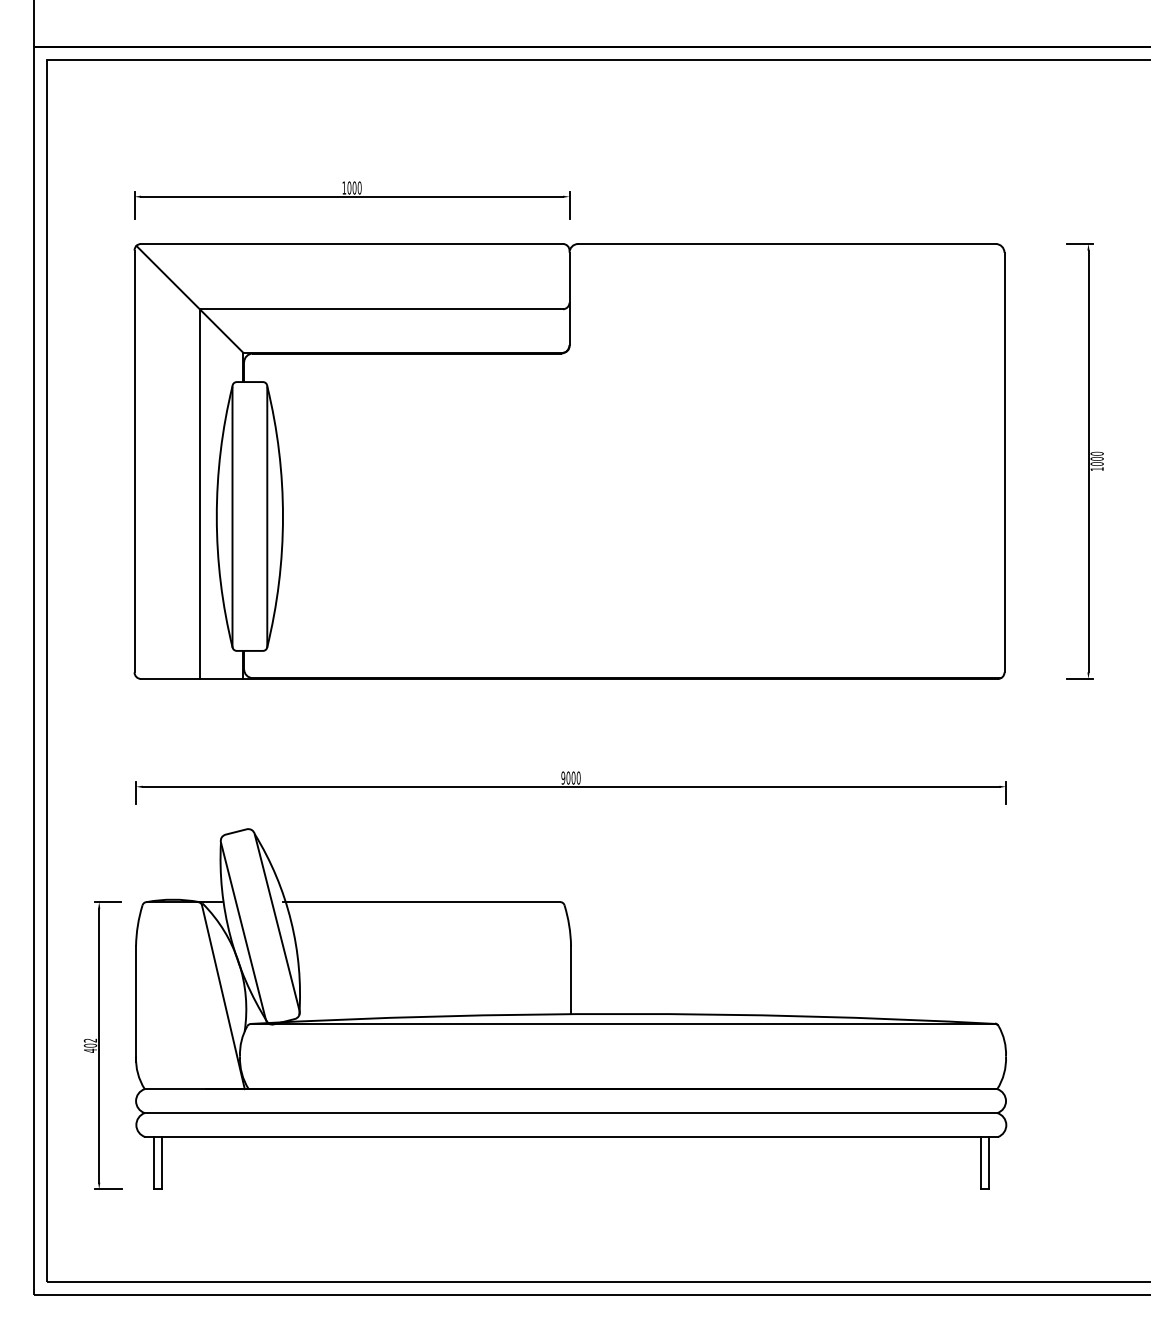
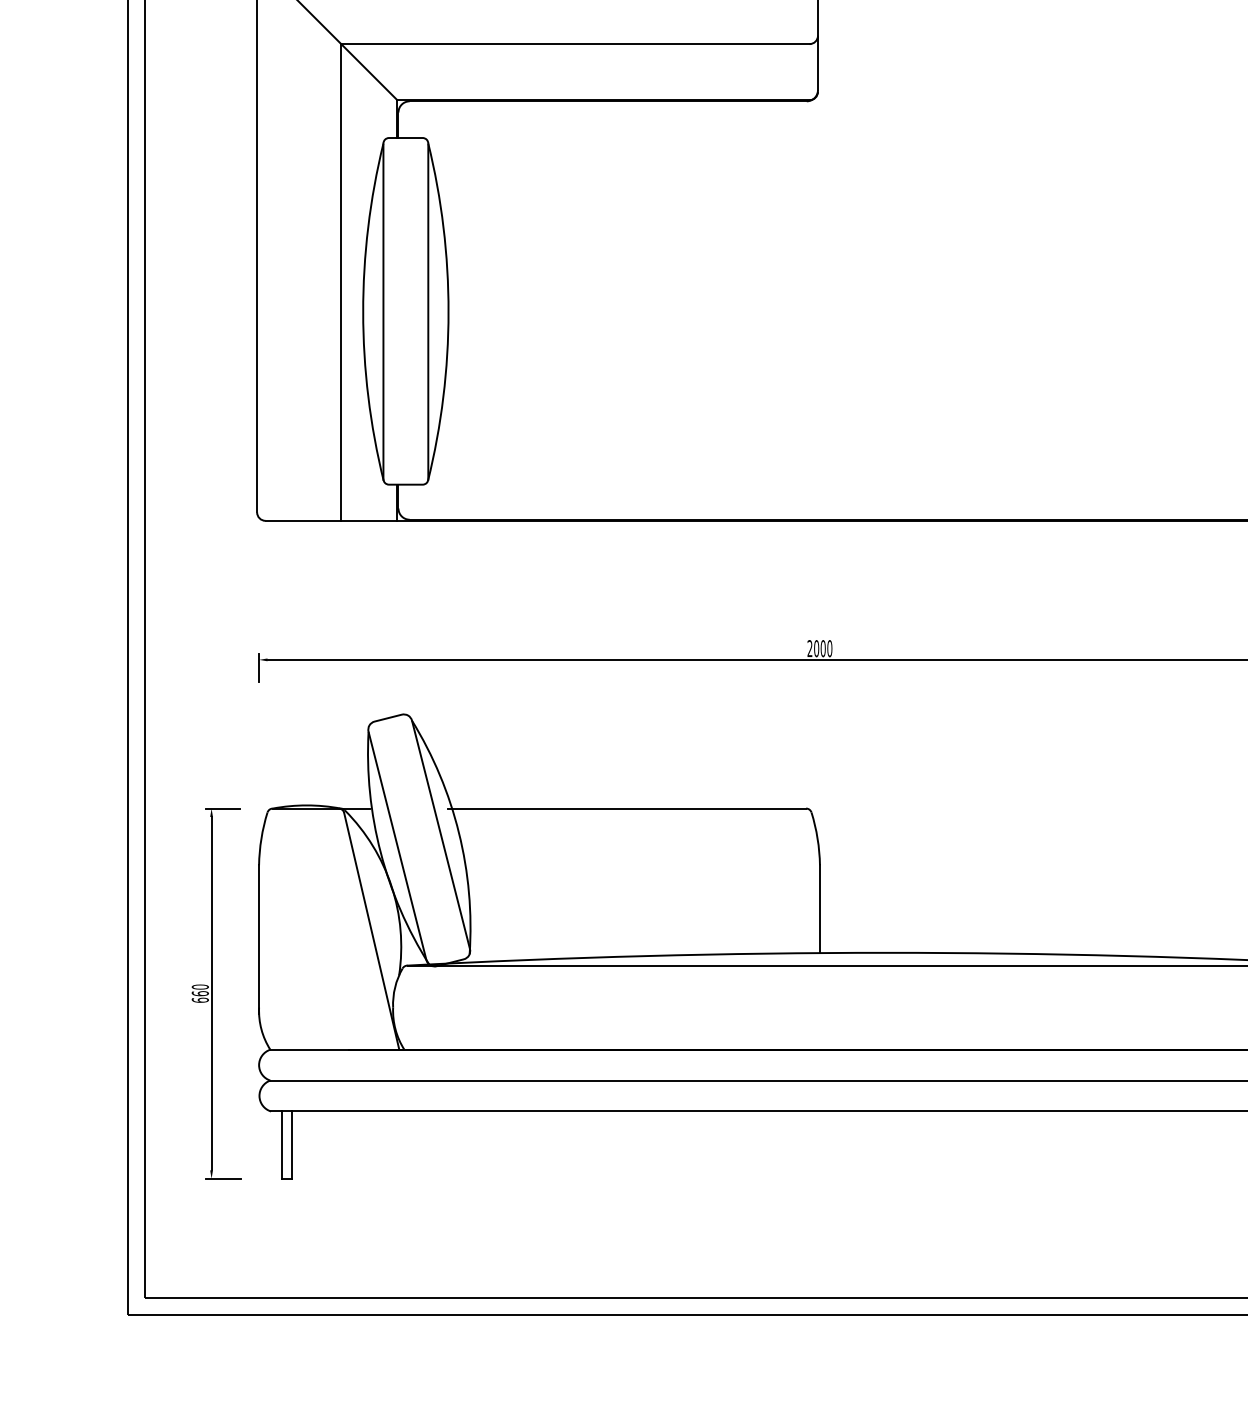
text: (563, 777) -> (810, 647), 9000 -> 2000
text: (90, 1045) -> (200, 993), 402 -> 660

